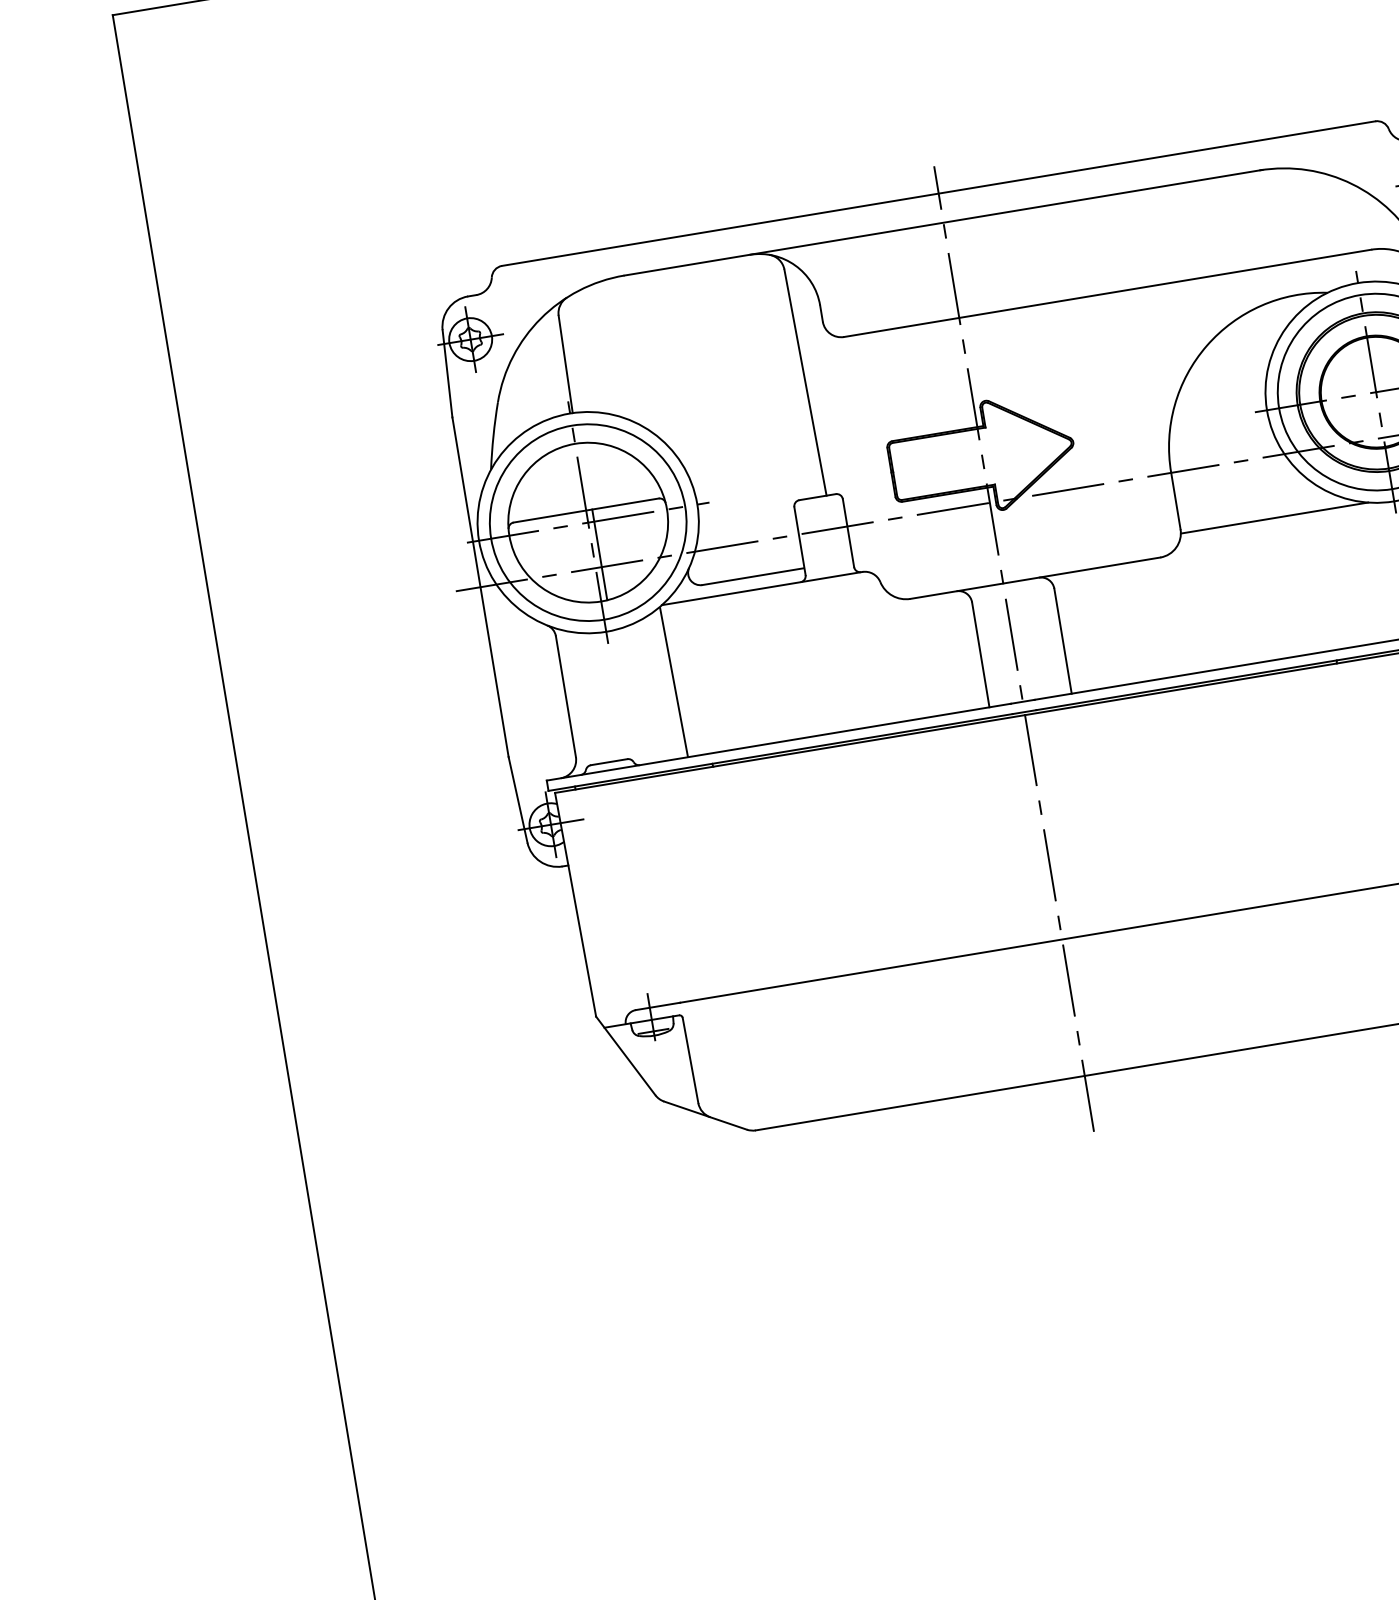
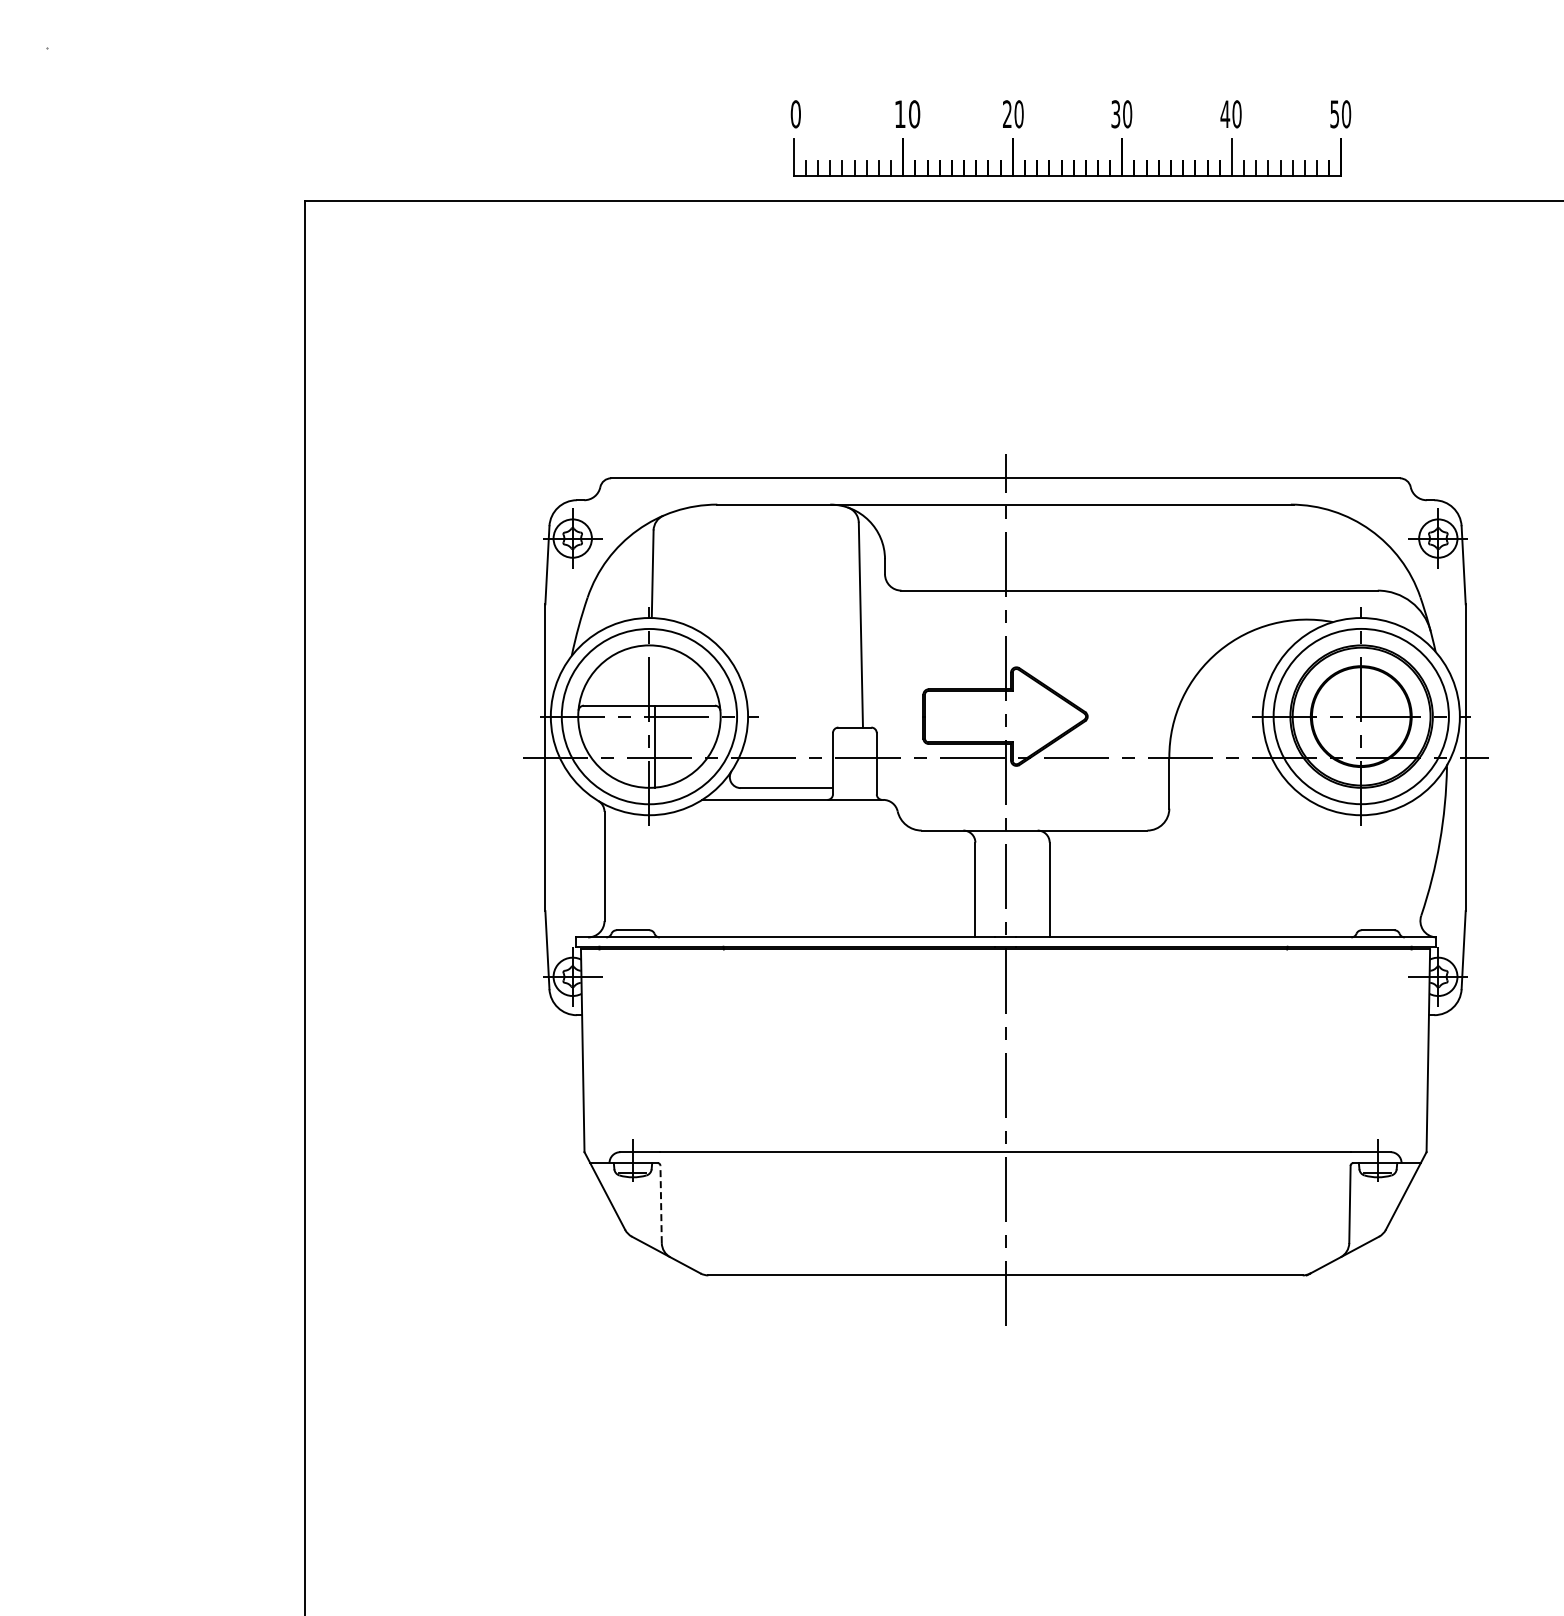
line: (1274, 518) -> (1253, 812), removed
line: (673, 682) -> (701, 869), removed
line: (690, 1060) -> (661, 1204), solid -> dashed

